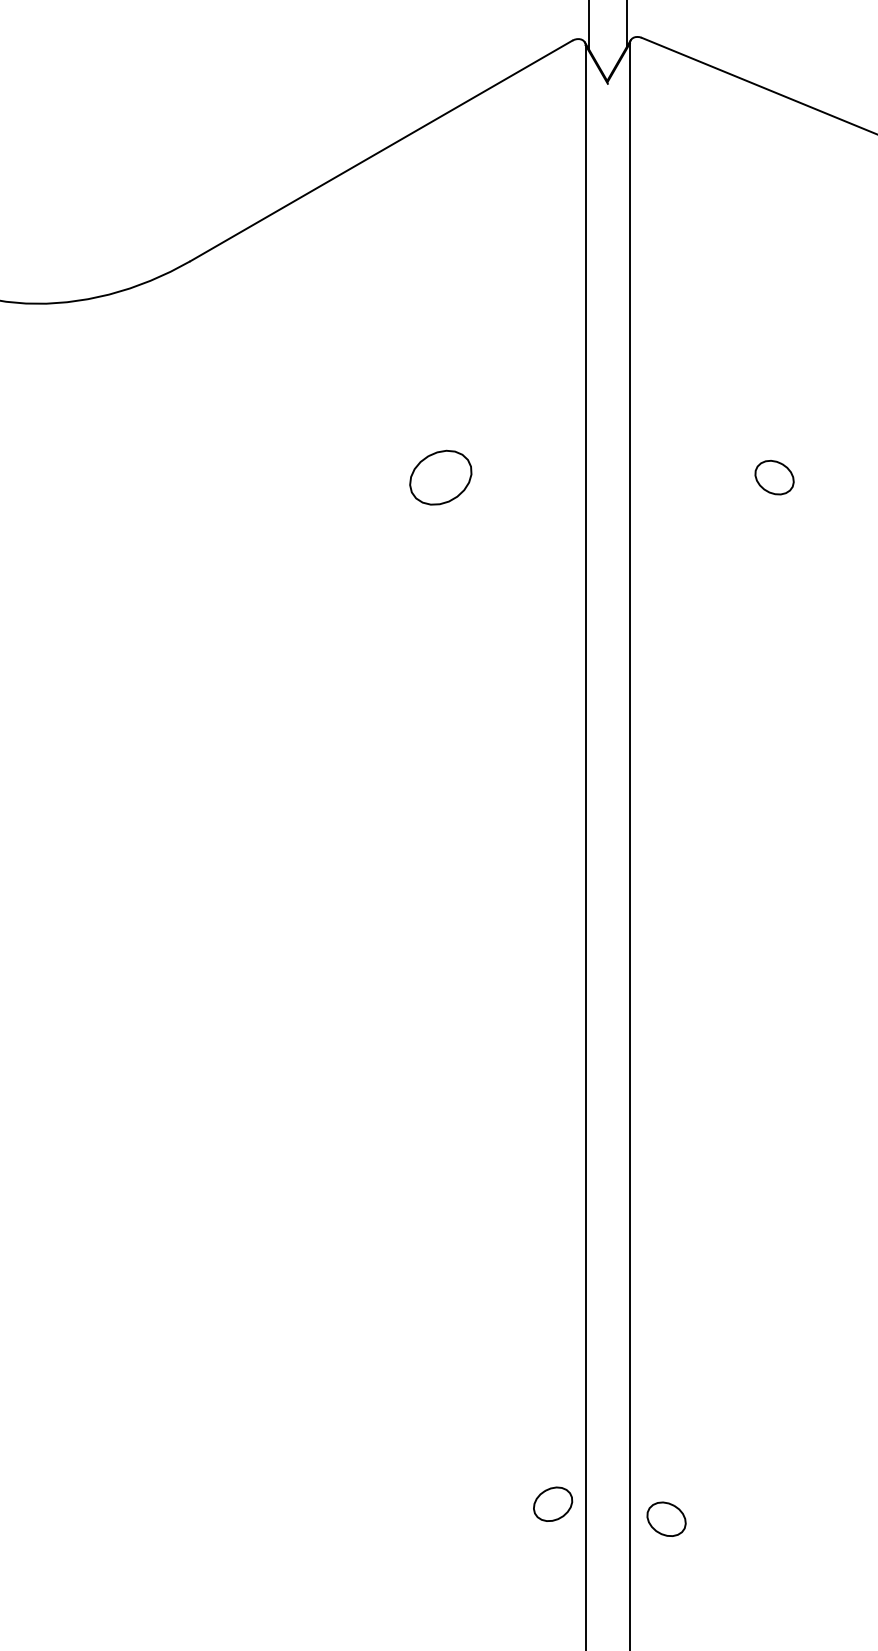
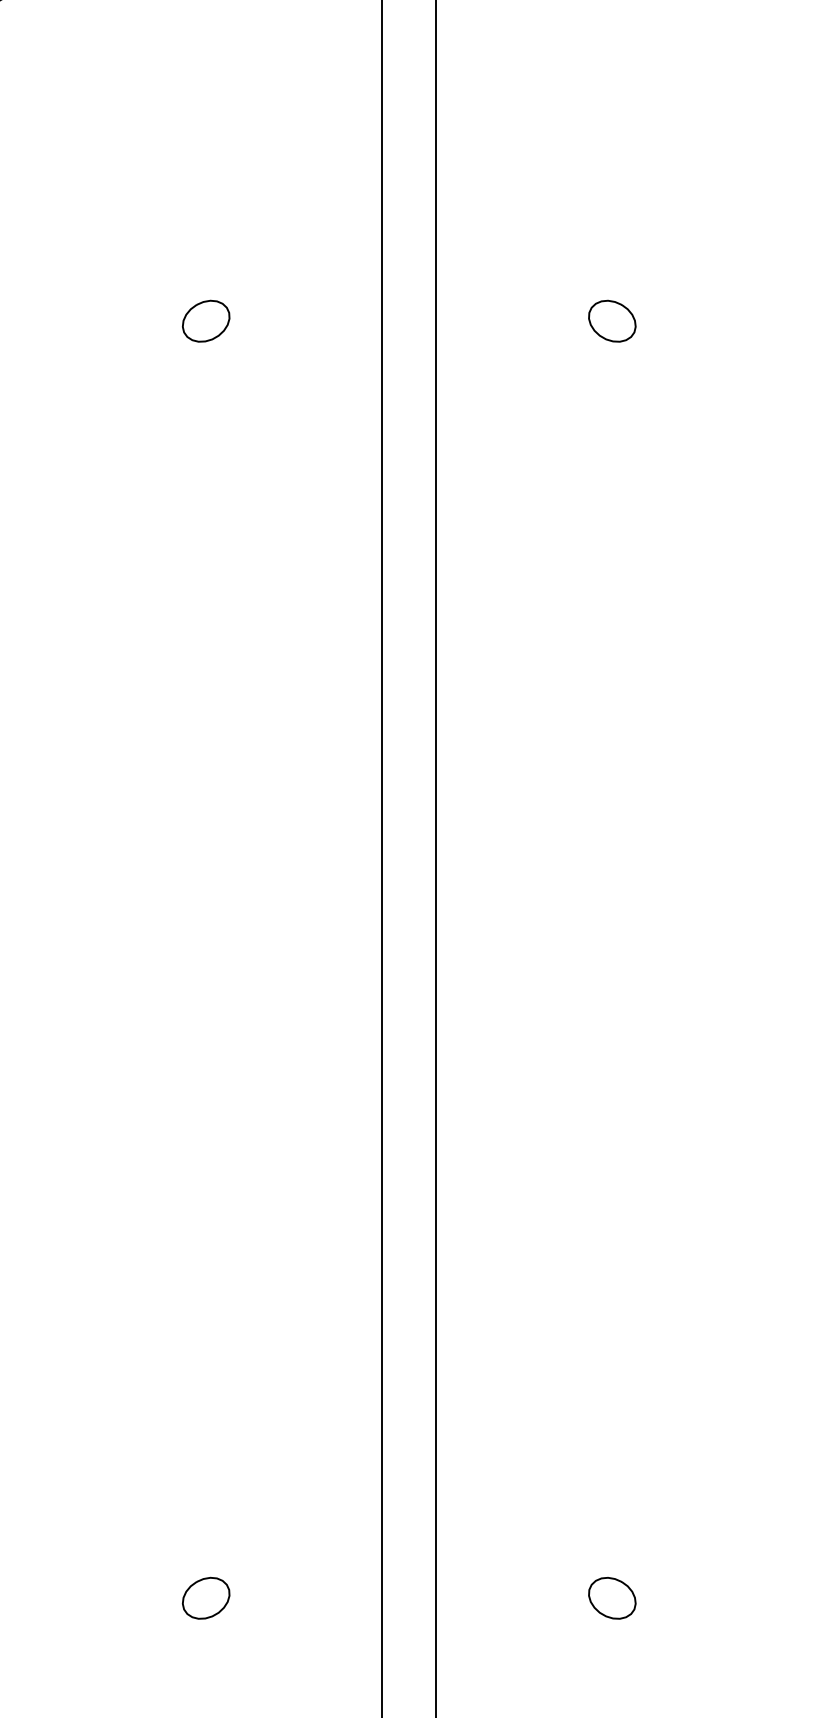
part: (441, 477) -> (206, 321), size x0.62
part: (553, 1503) -> (206, 1597), moved
part: (666, 1518) -> (612, 1597), moved

